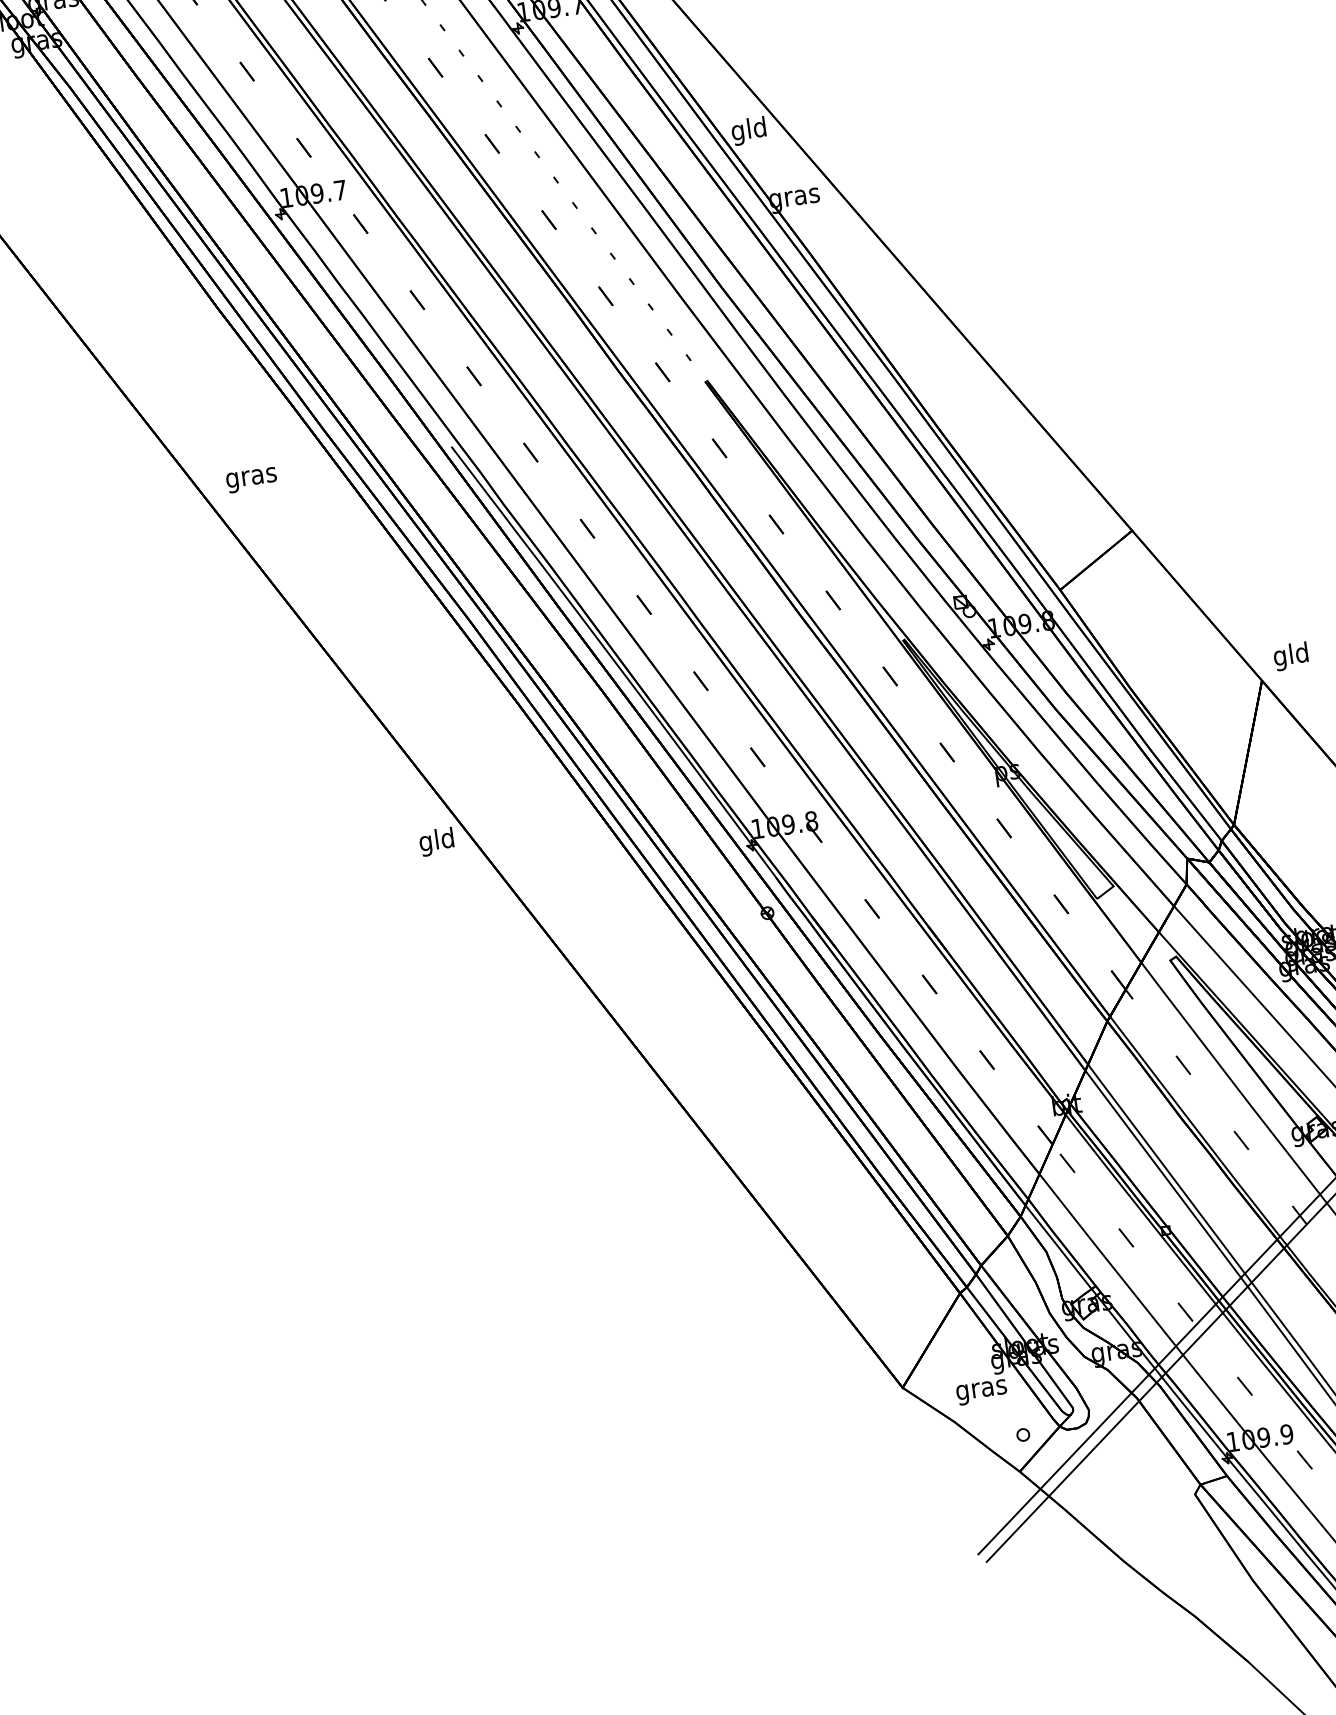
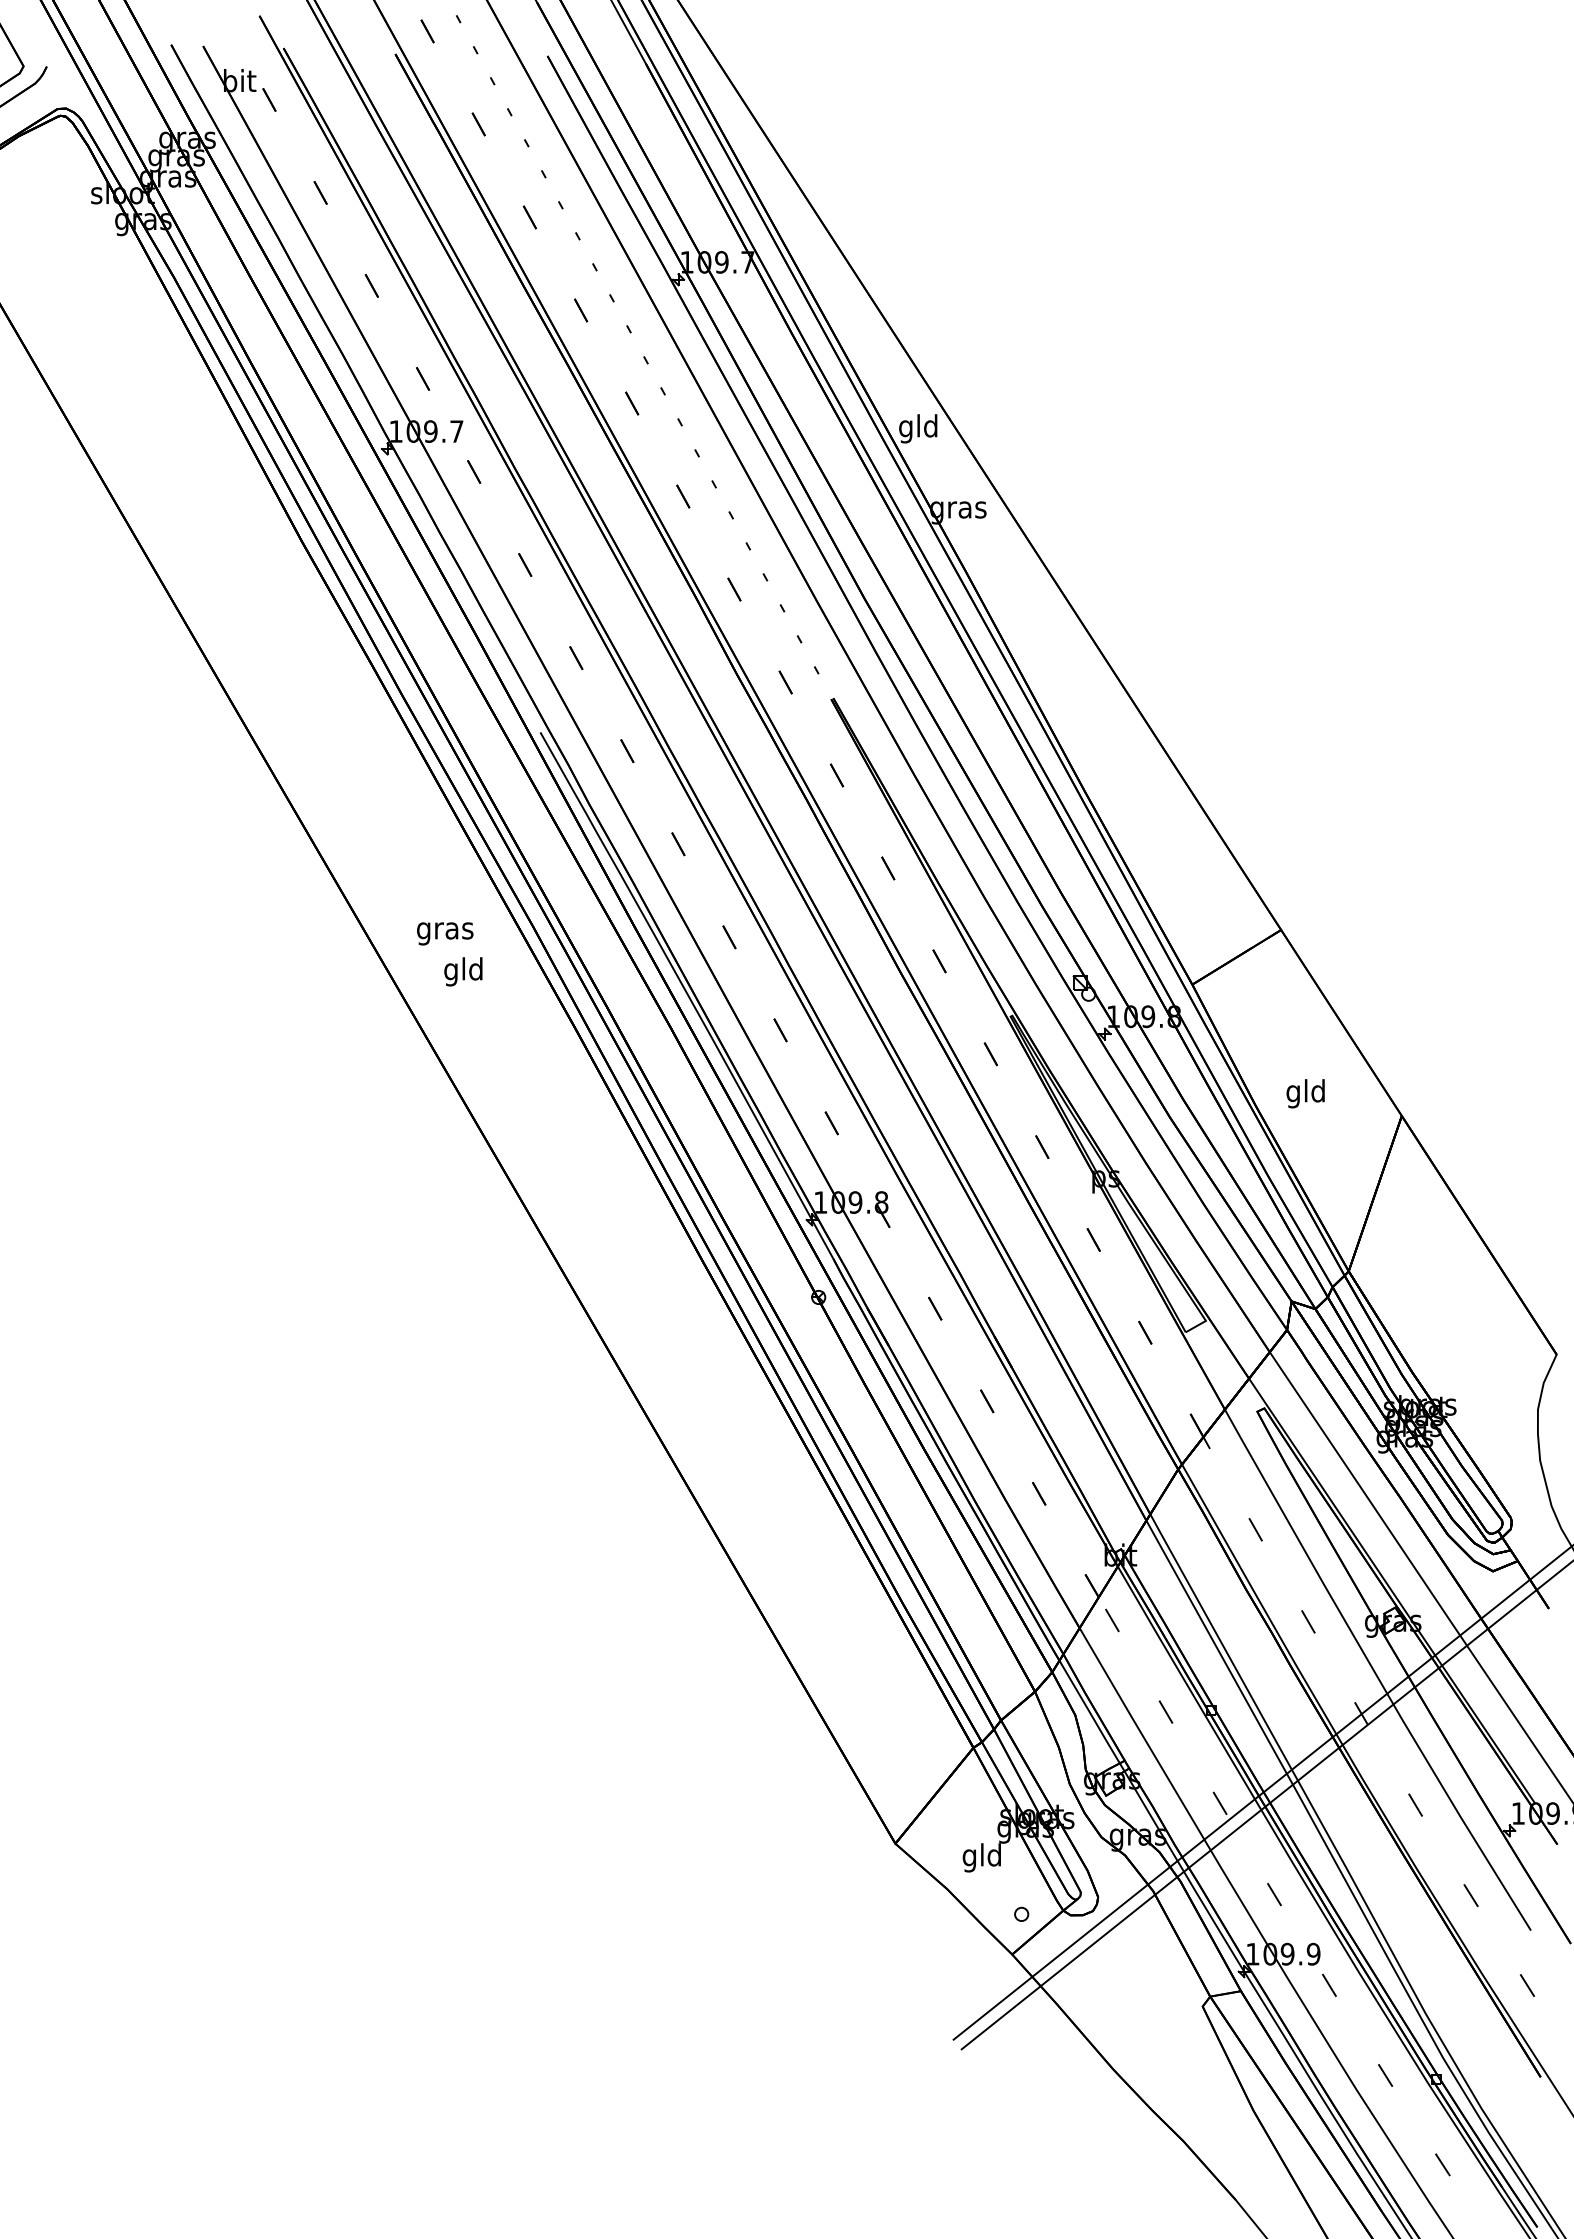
text: (251, 479) -> (445, 933), moved
text: (1290, 656) -> (1305, 1093), moved
text: (436, 841) -> (463, 971), moved
text: (981, 1389) -> (982, 1857), gras -> gld

